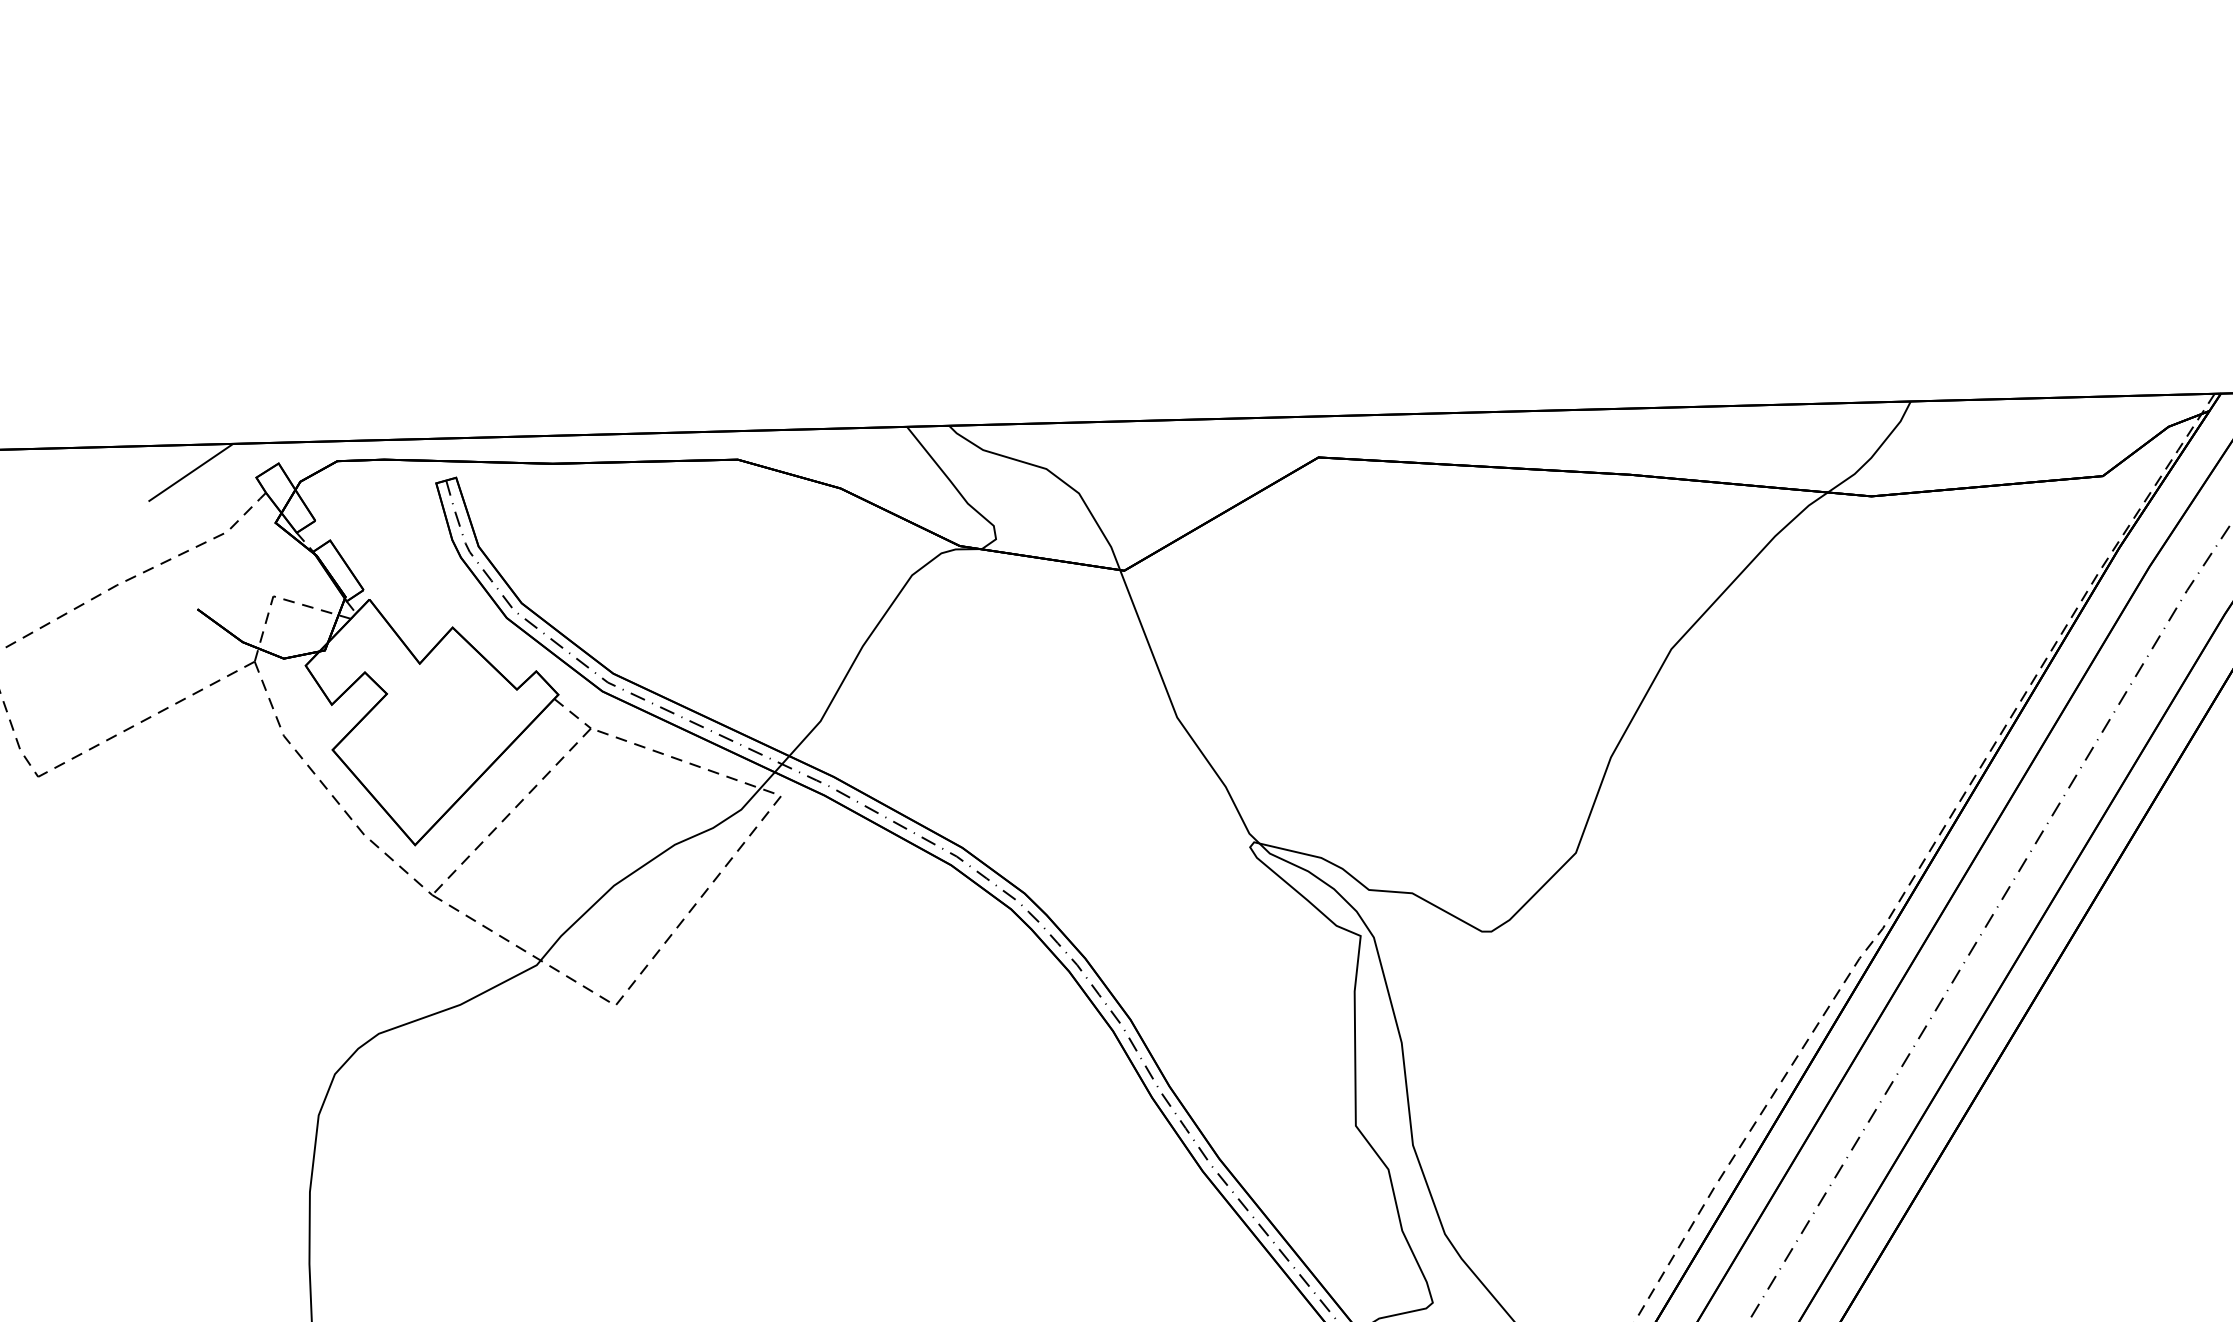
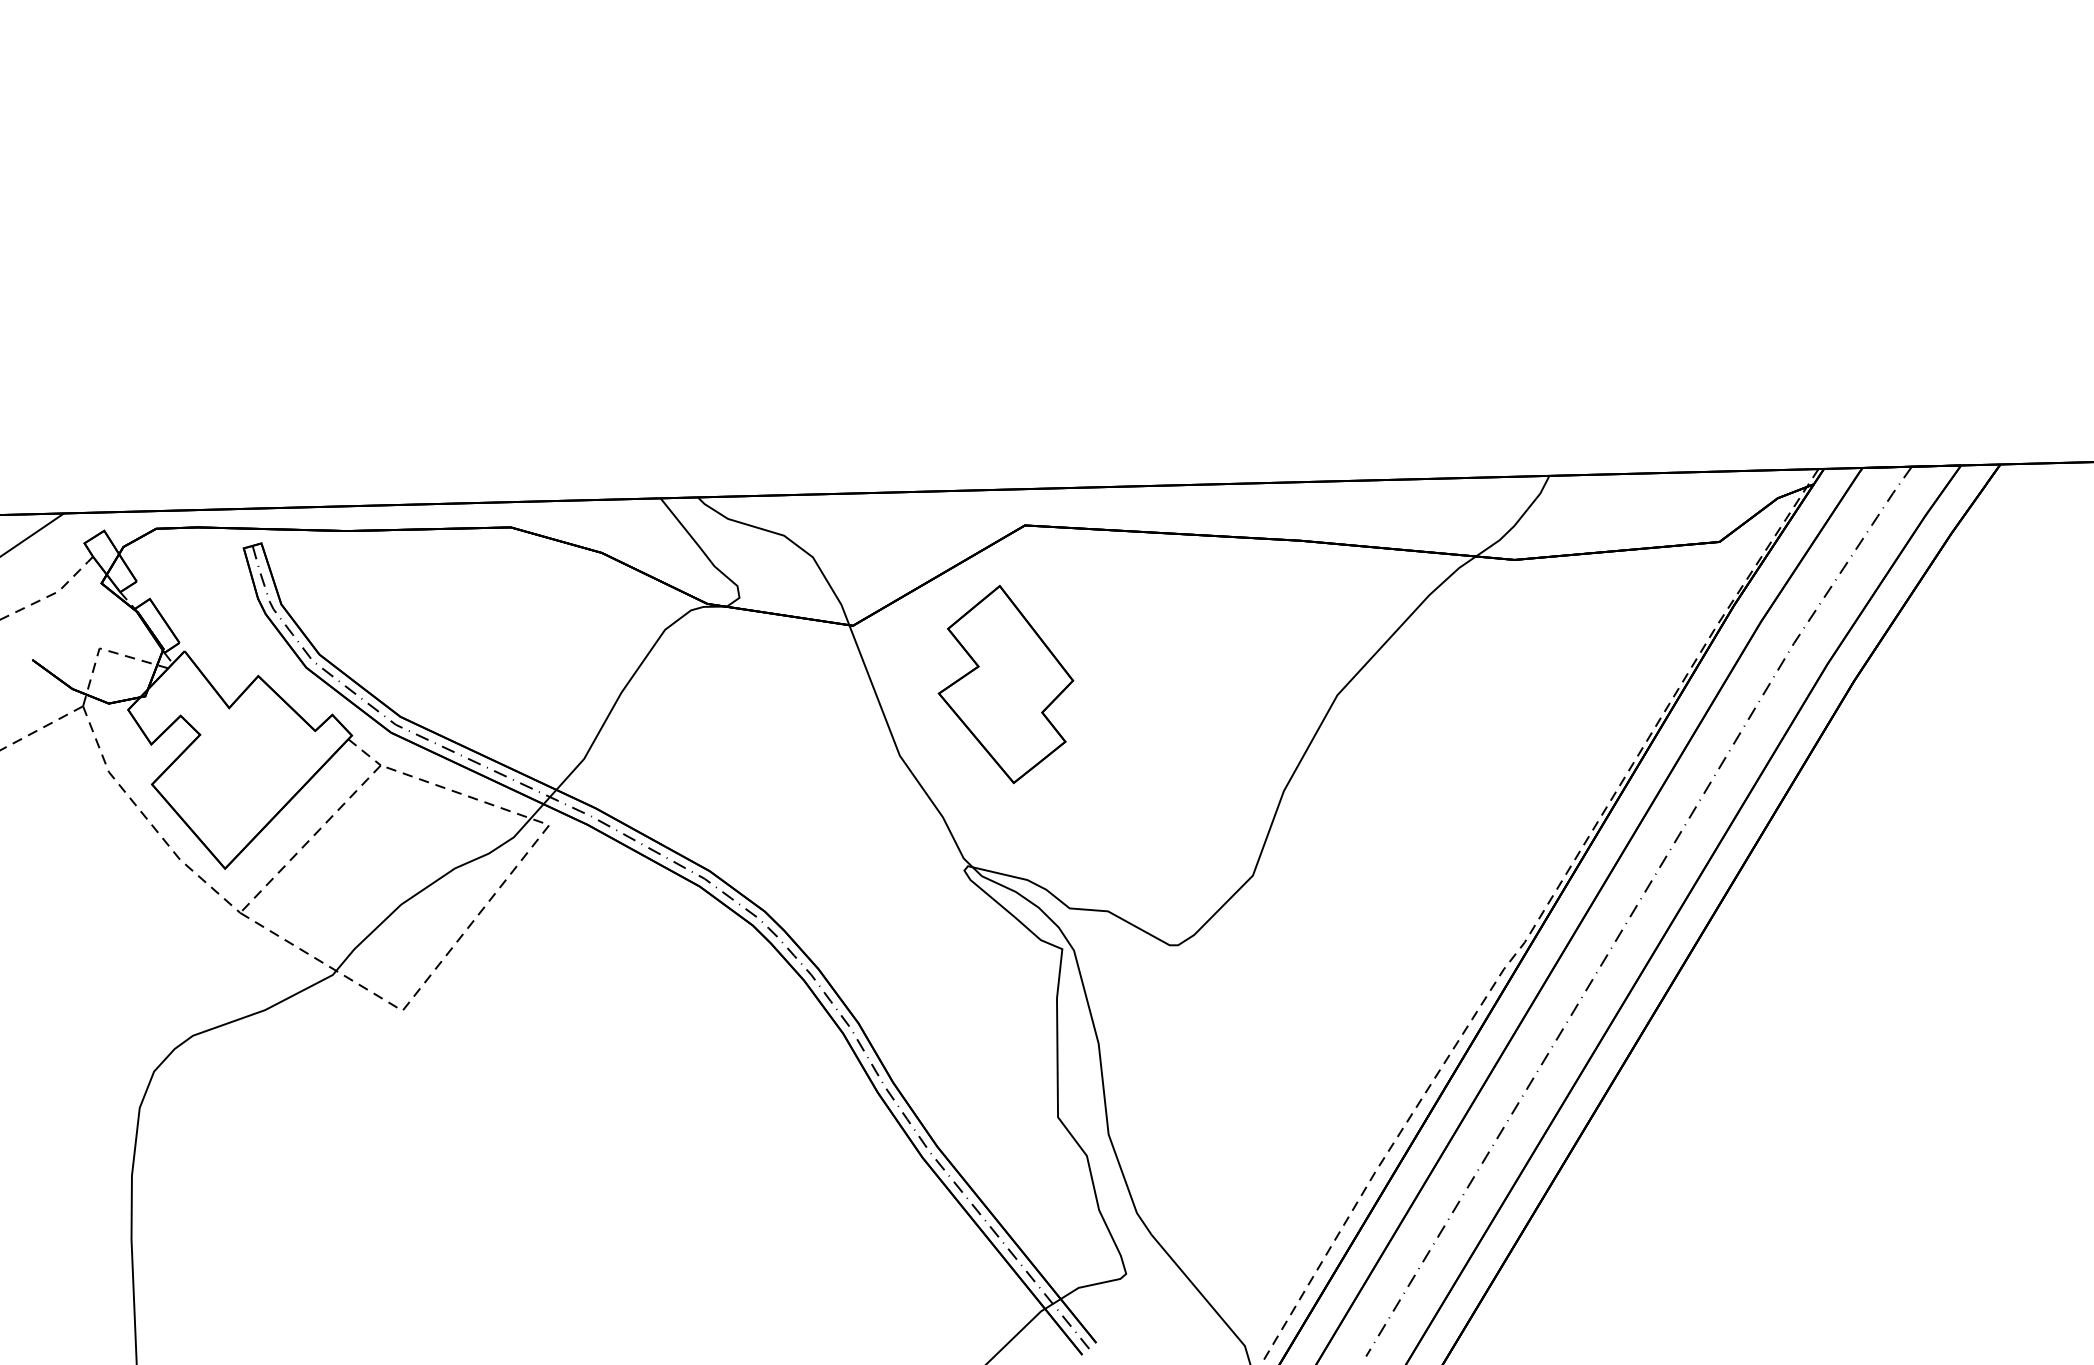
part: (1296, 637) -> (1005, 684), added

